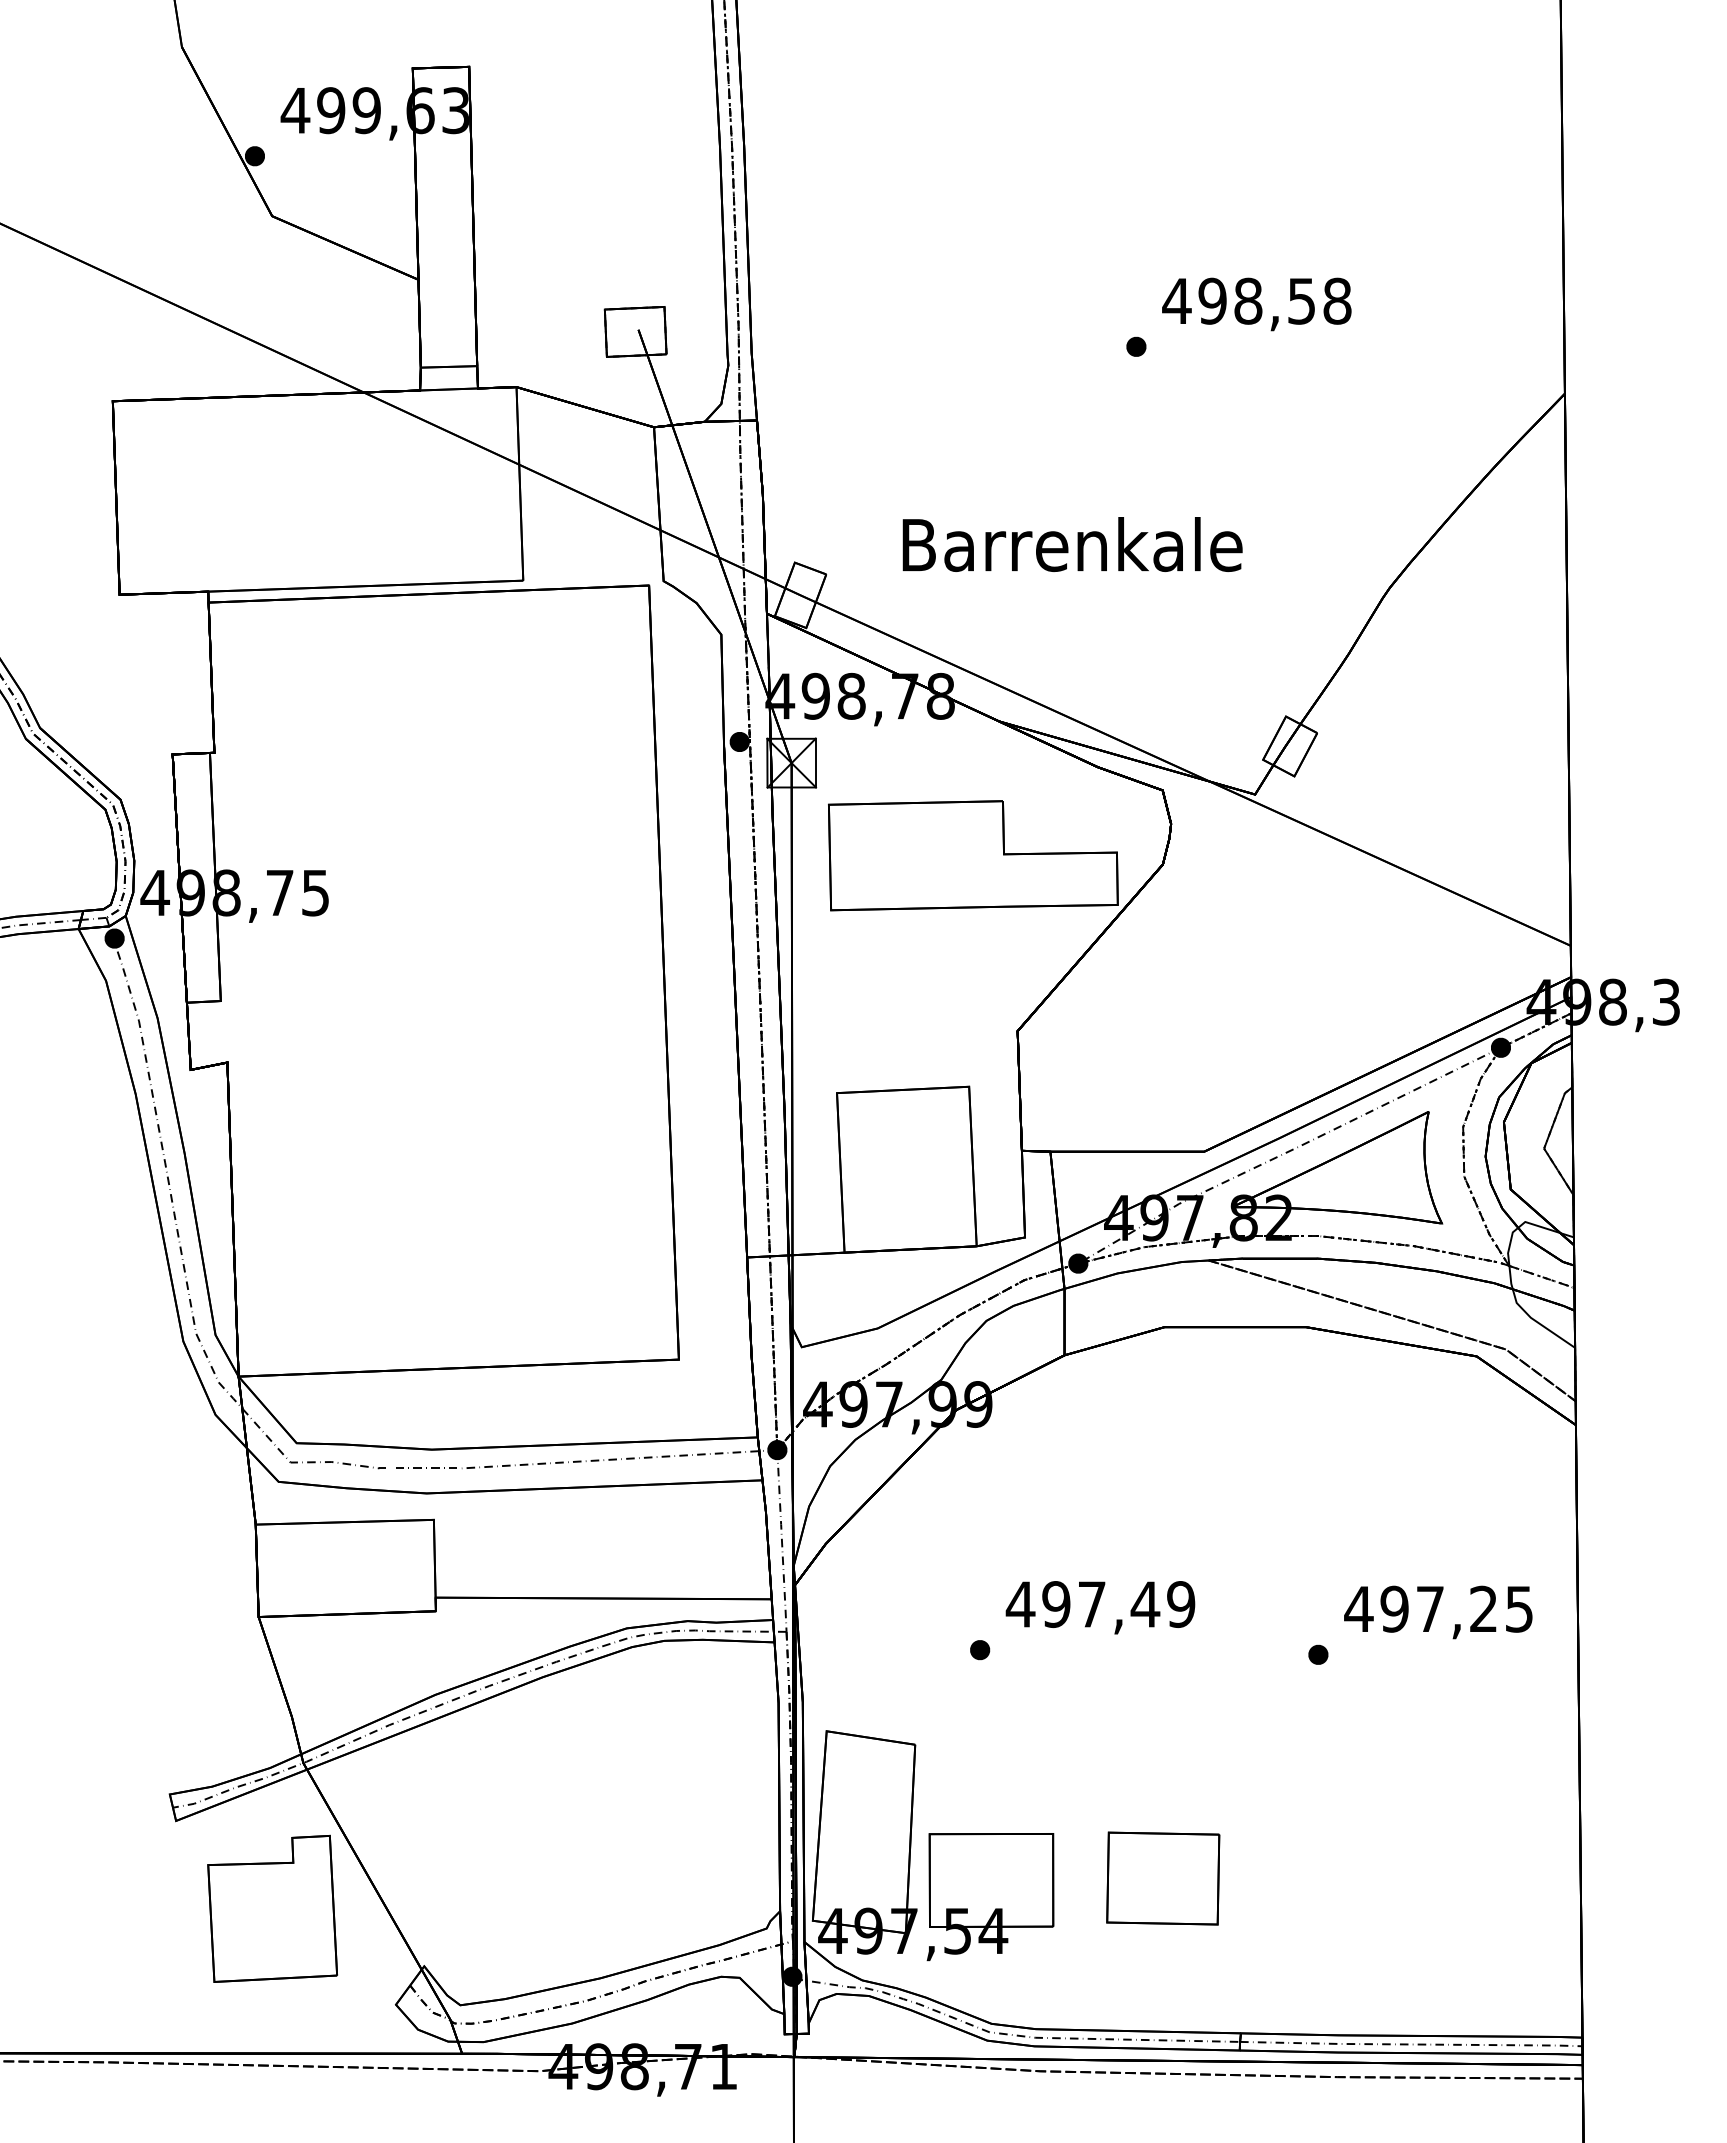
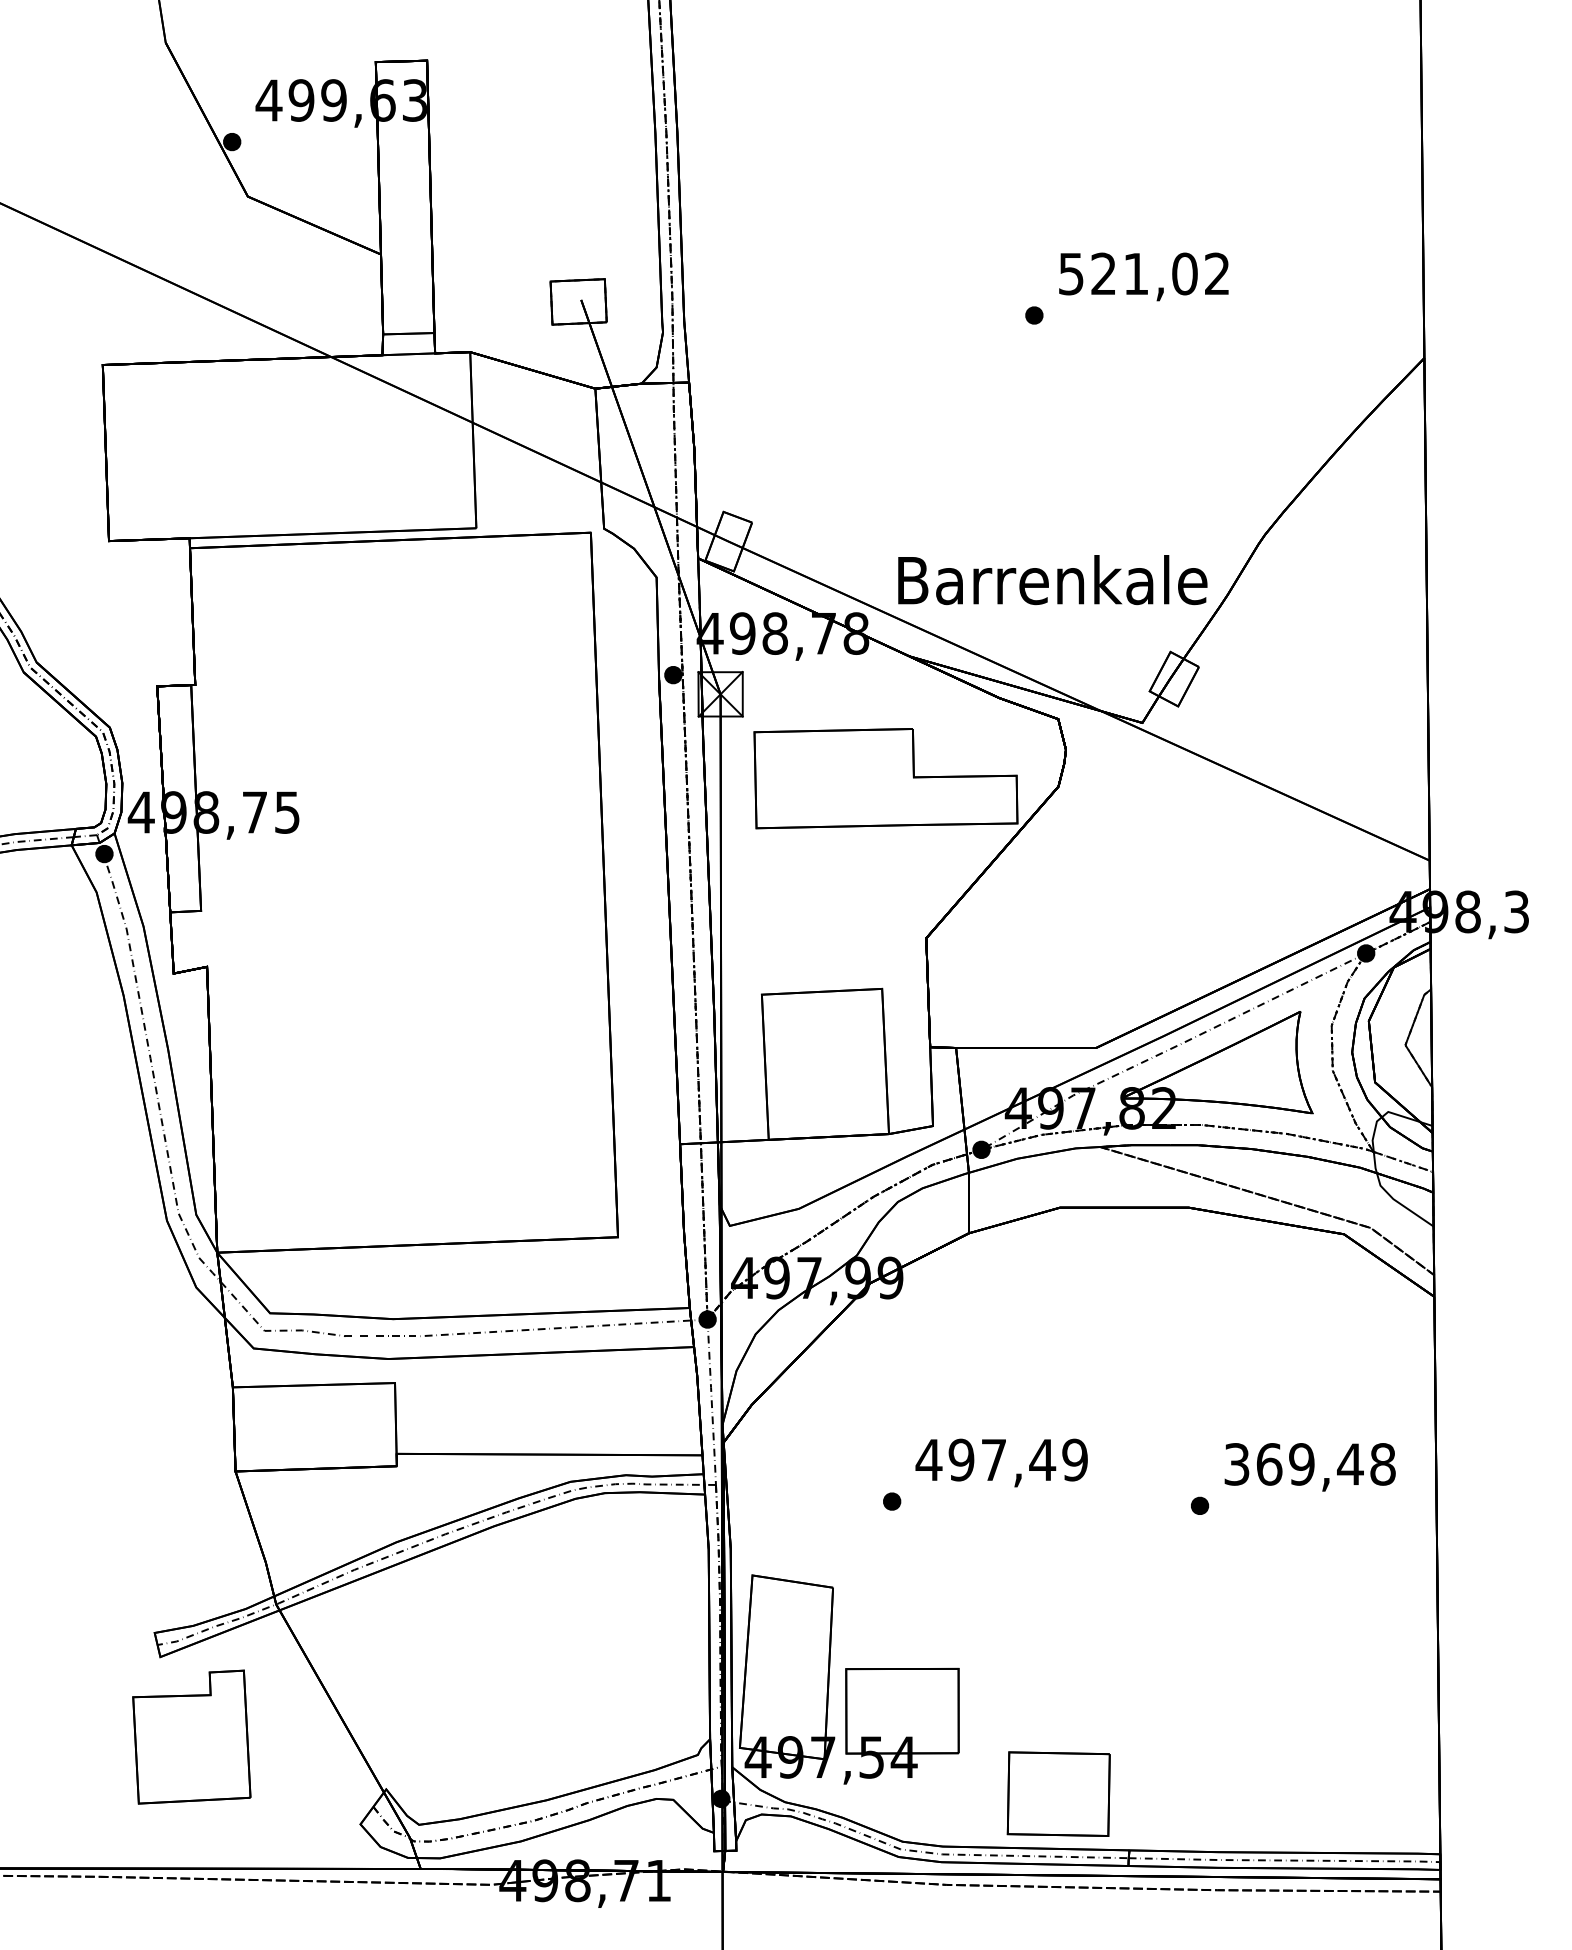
text: (1256, 300) -> (1143, 273), 498,58 -> 521,02
text: (1072, 544) -> (1052, 580), moved
text: (1438, 1608) -> (1309, 1463), 497,25 -> 369,48
part: (1163, 1878) -> (1059, 1794), moved
part: (272, 1908) -> (191, 1736), moved

